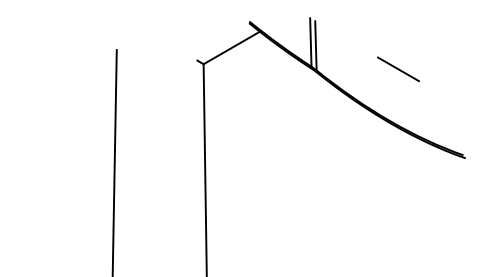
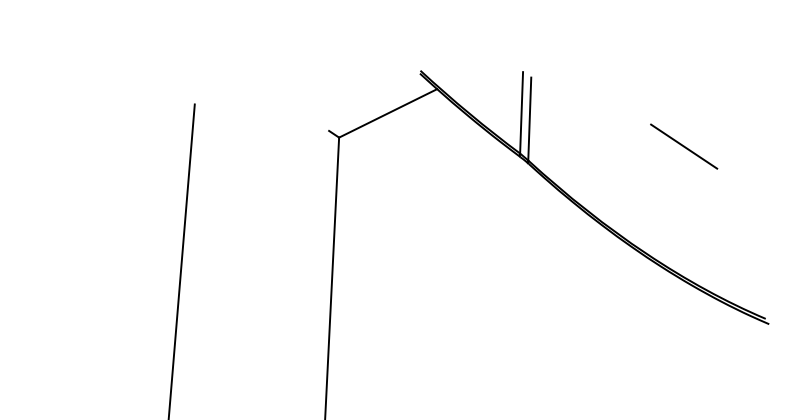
line: (398, 69) -> (684, 146), moved

